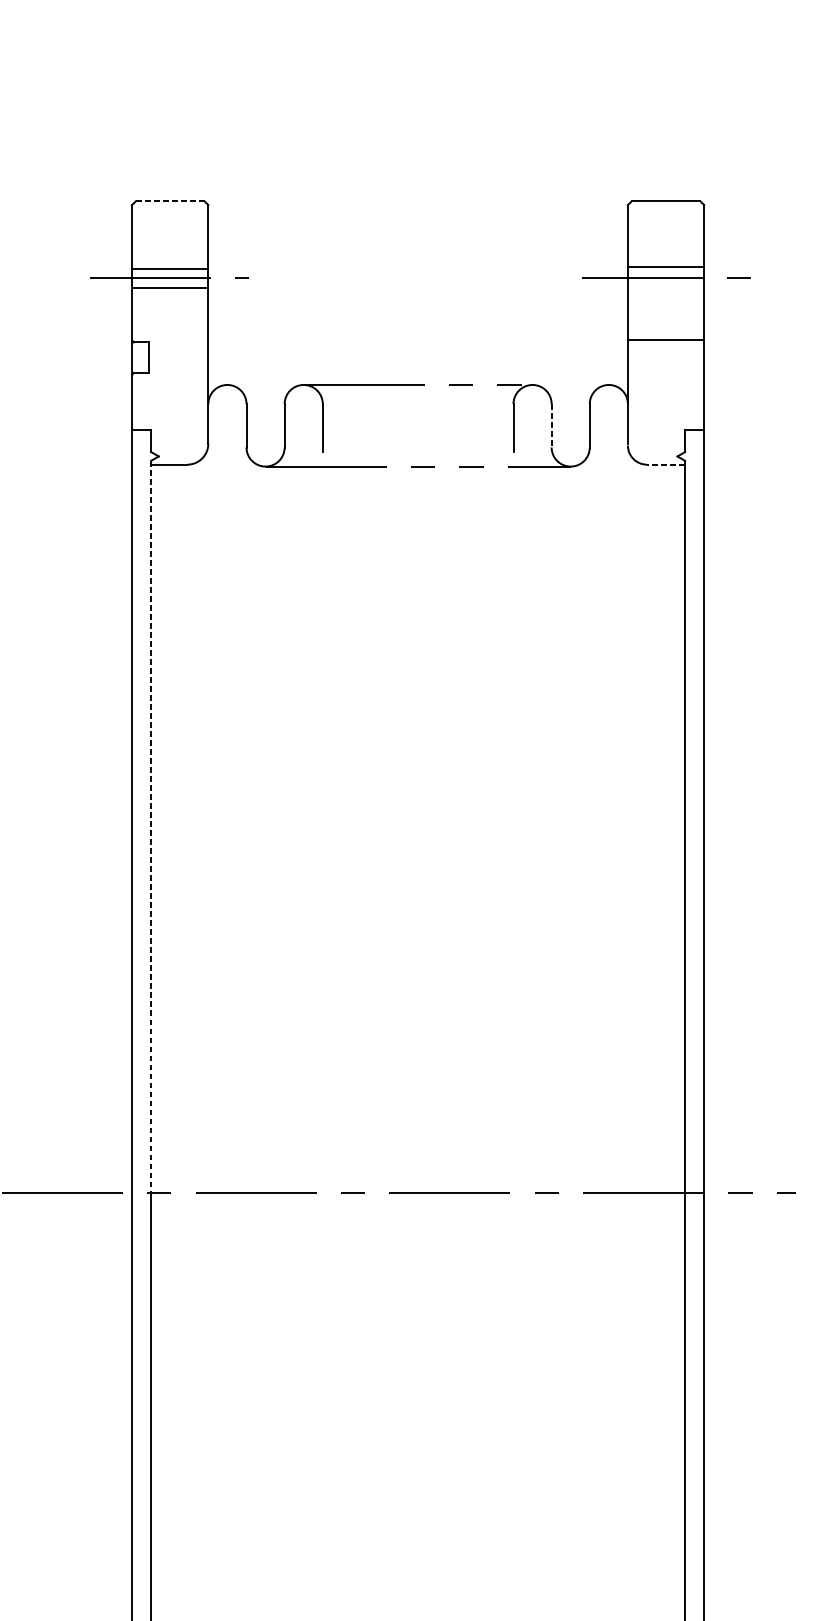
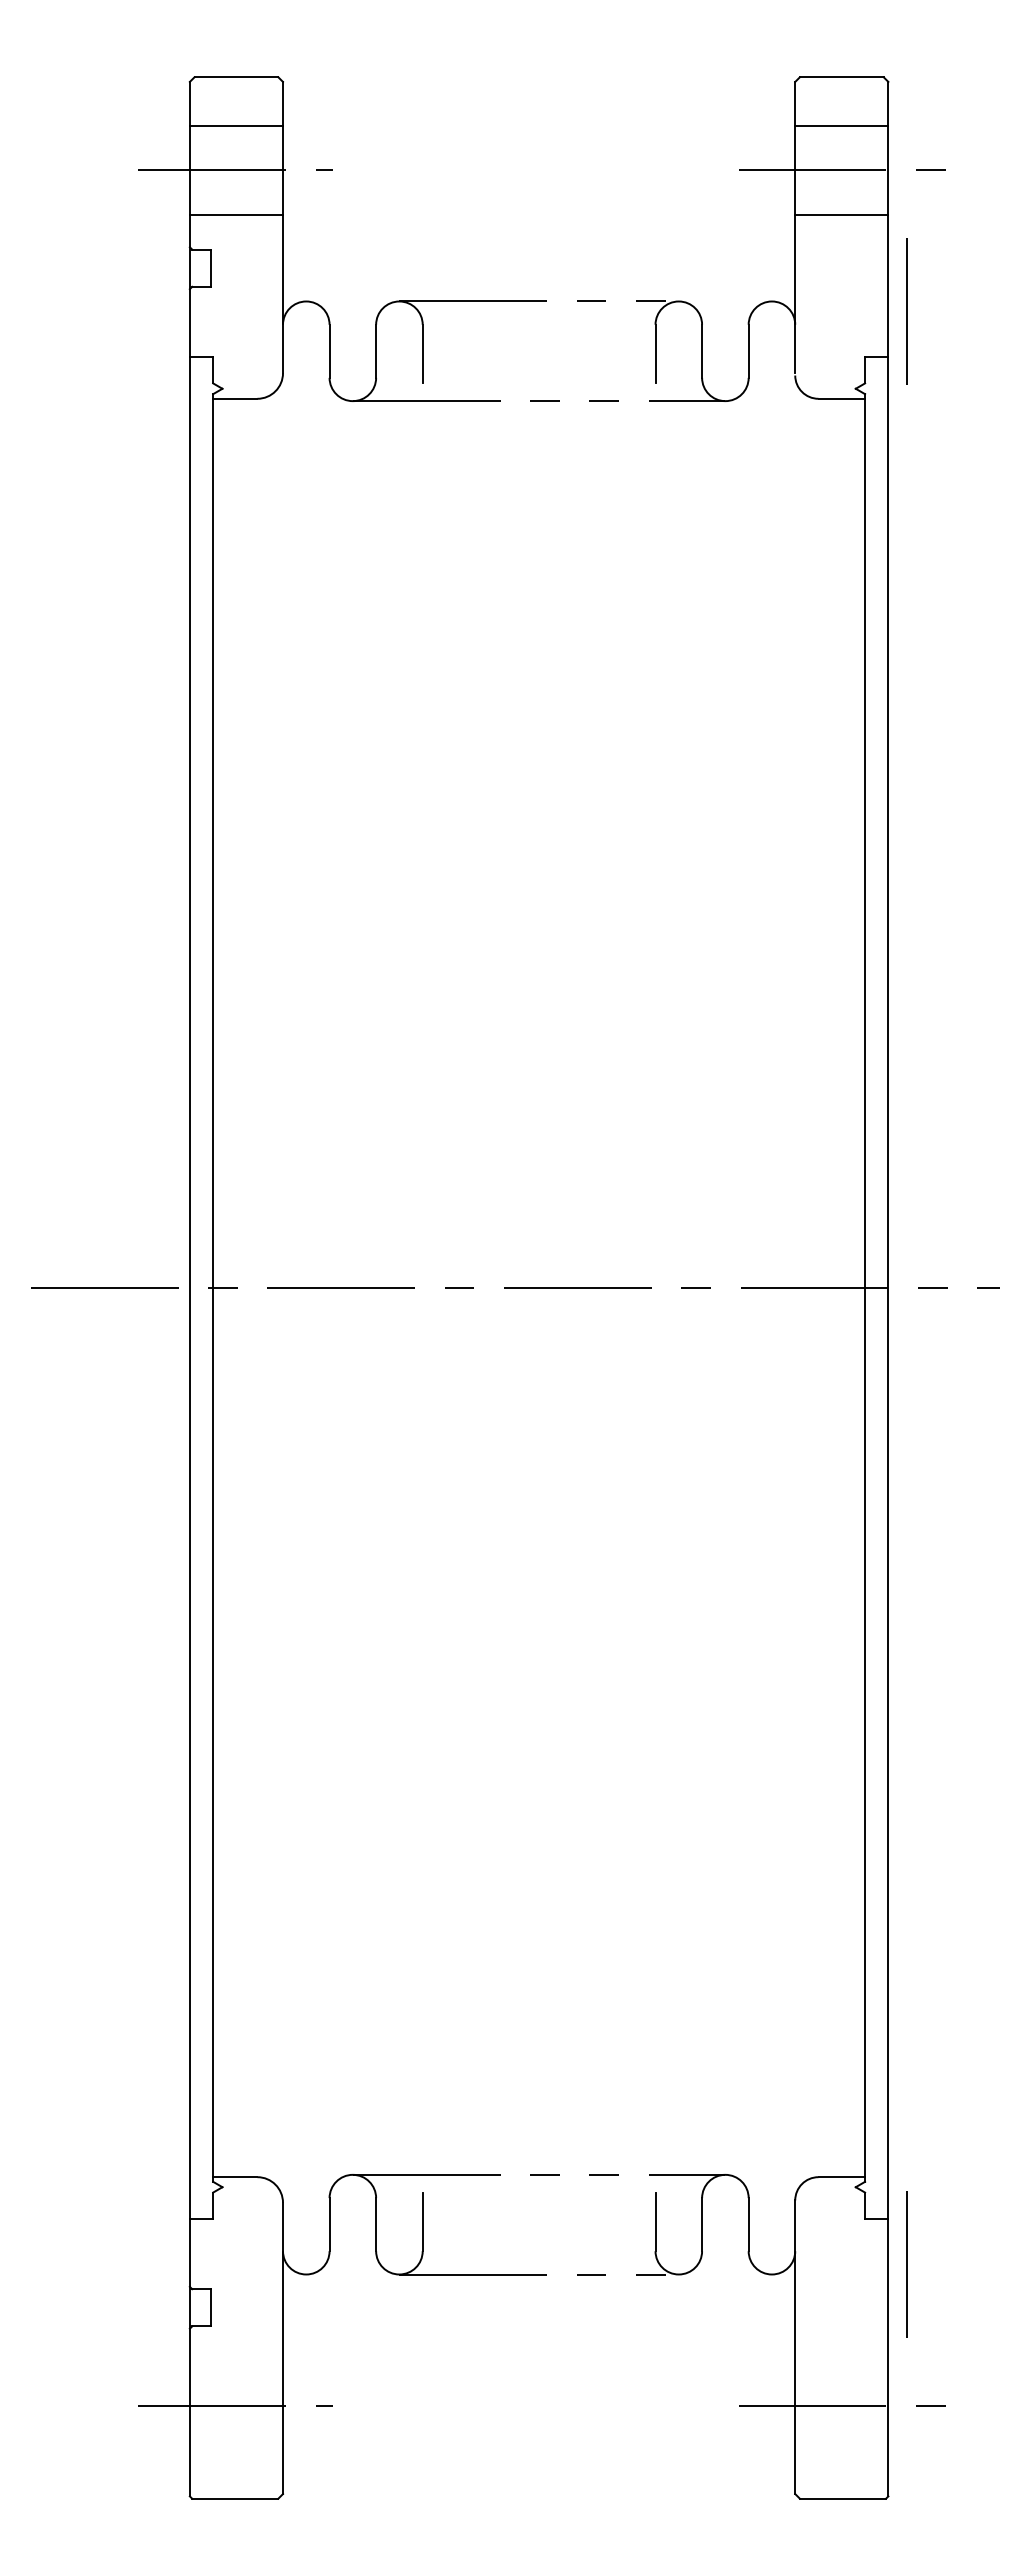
line: (170, 201) -> (236, 77), dashed -> solid
line: (665, 267) -> (841, 126), moved
line: (170, 269) -> (236, 126), moved
line: (170, 287) -> (236, 214), moved
line: (665, 339) -> (841, 214), moved
line: (719, 393) -> (906, 311), added
line: (551, 425) -> (702, 351), dashed -> solid
line: (665, 464) -> (841, 398), dashed -> solid
line: (151, 827) -> (213, 841), dashed -> solid

